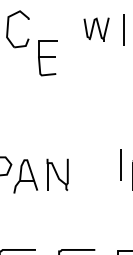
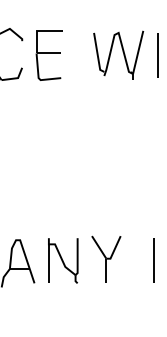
part: (96, 29) -> (118, 54), size x1.43
part: (47, 58) -> (48, 56), moved
line: (120, 164) -> (152, 260), moved
part: (87, 173) -> (105, 259), added

